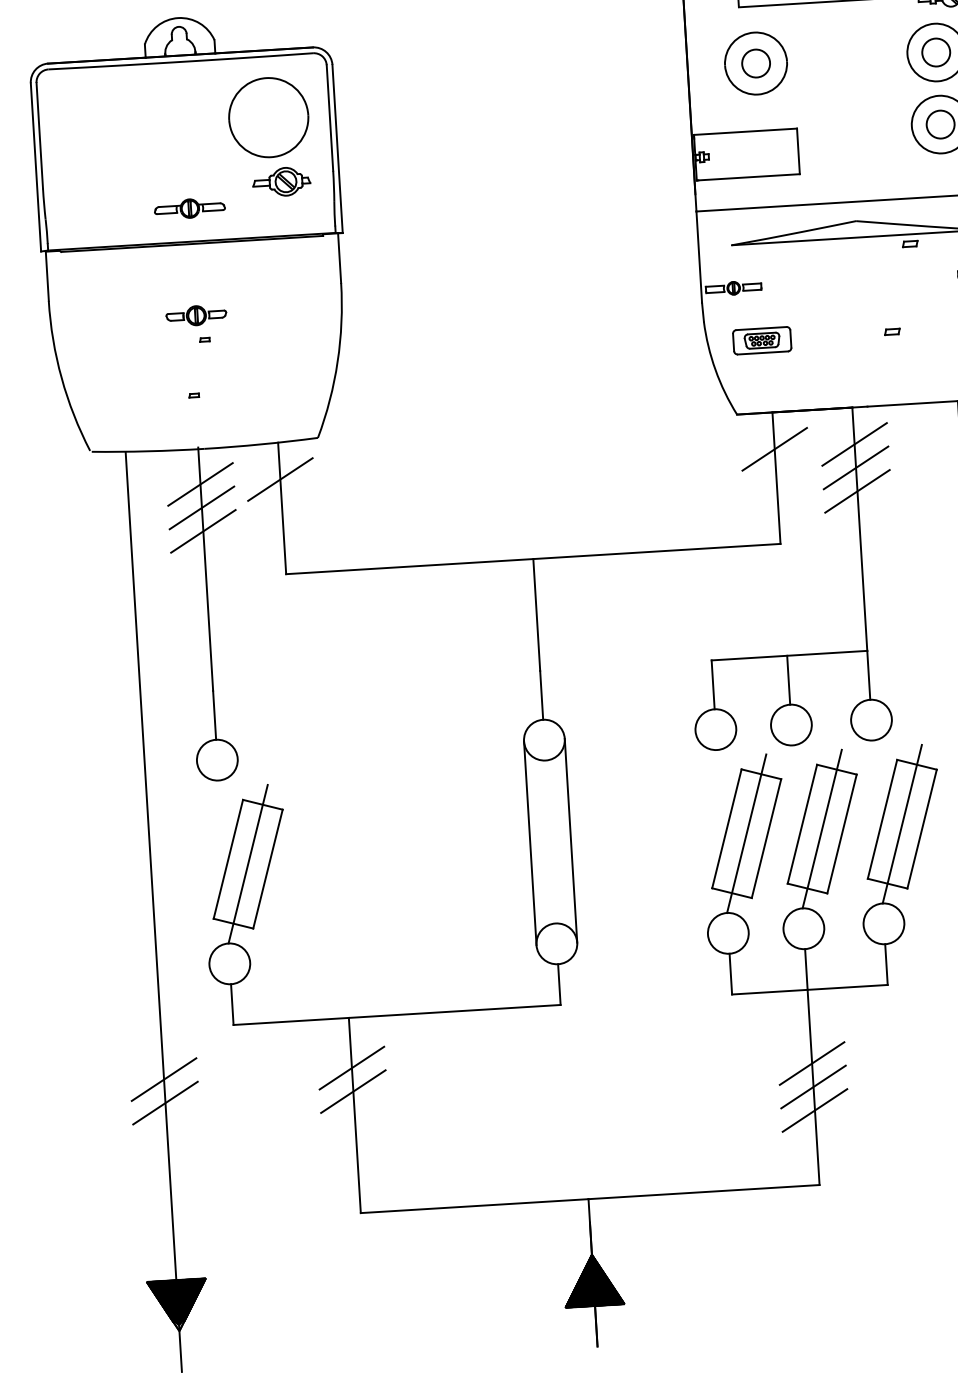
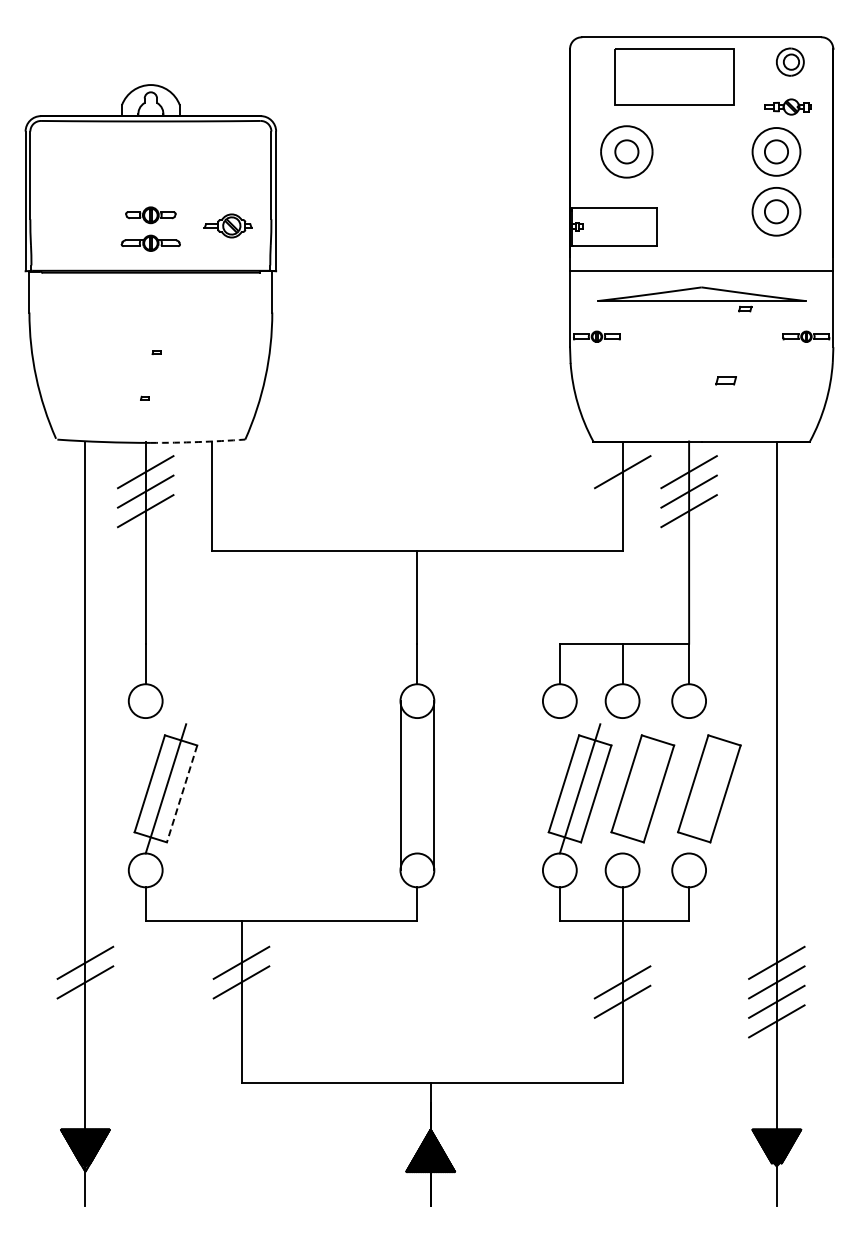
part: (268, 117) -> (220, 171), removed
part: (195, 316) -> (150, 215), moved
part: (891, 331) -> (725, 380), size x1.6
part: (761, 340) -> (617, 381), removed
arc: (261, 444) -> (198, 442), solid -> dashed
line: (279, 480) -> (211, 472), removed
line: (902, 823) -> (709, 788), removed
line: (821, 828) -> (642, 788), removed
line: (268, 868) -> (182, 793), solid -> dashed
line: (814, 1110) -> (622, 1021), removed

